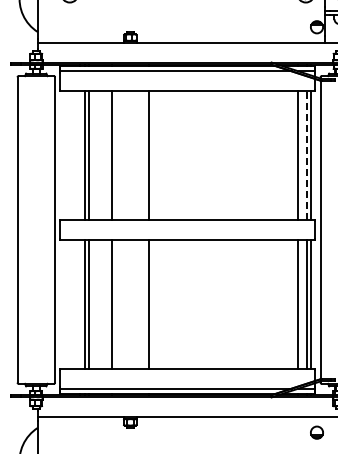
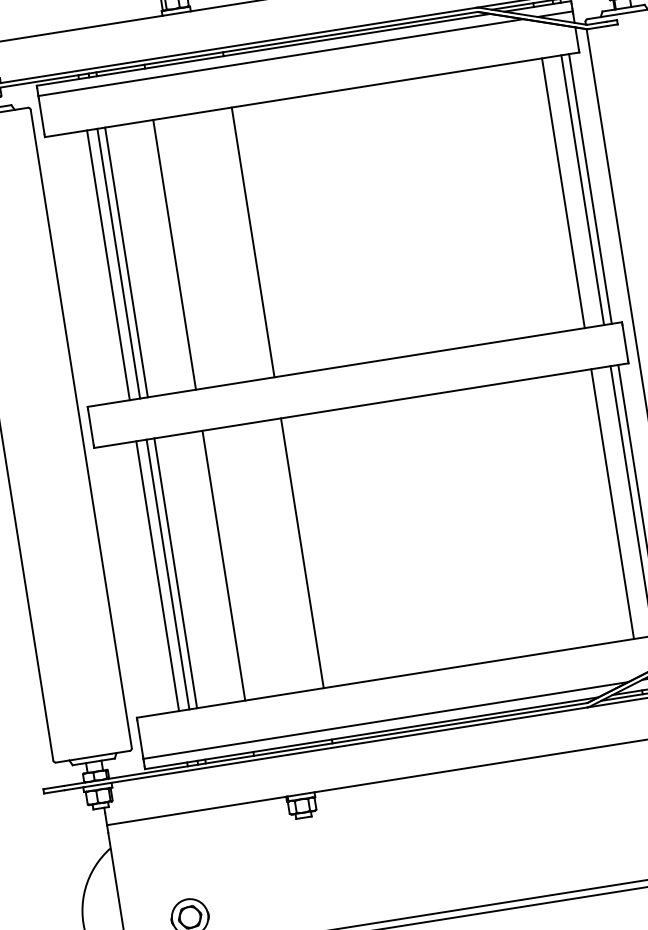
line: (79, 155) -> (107, 265), added
line: (306, 155) -> (581, 190), dashed -> solid
line: (79, 303) -> (156, 574), added

